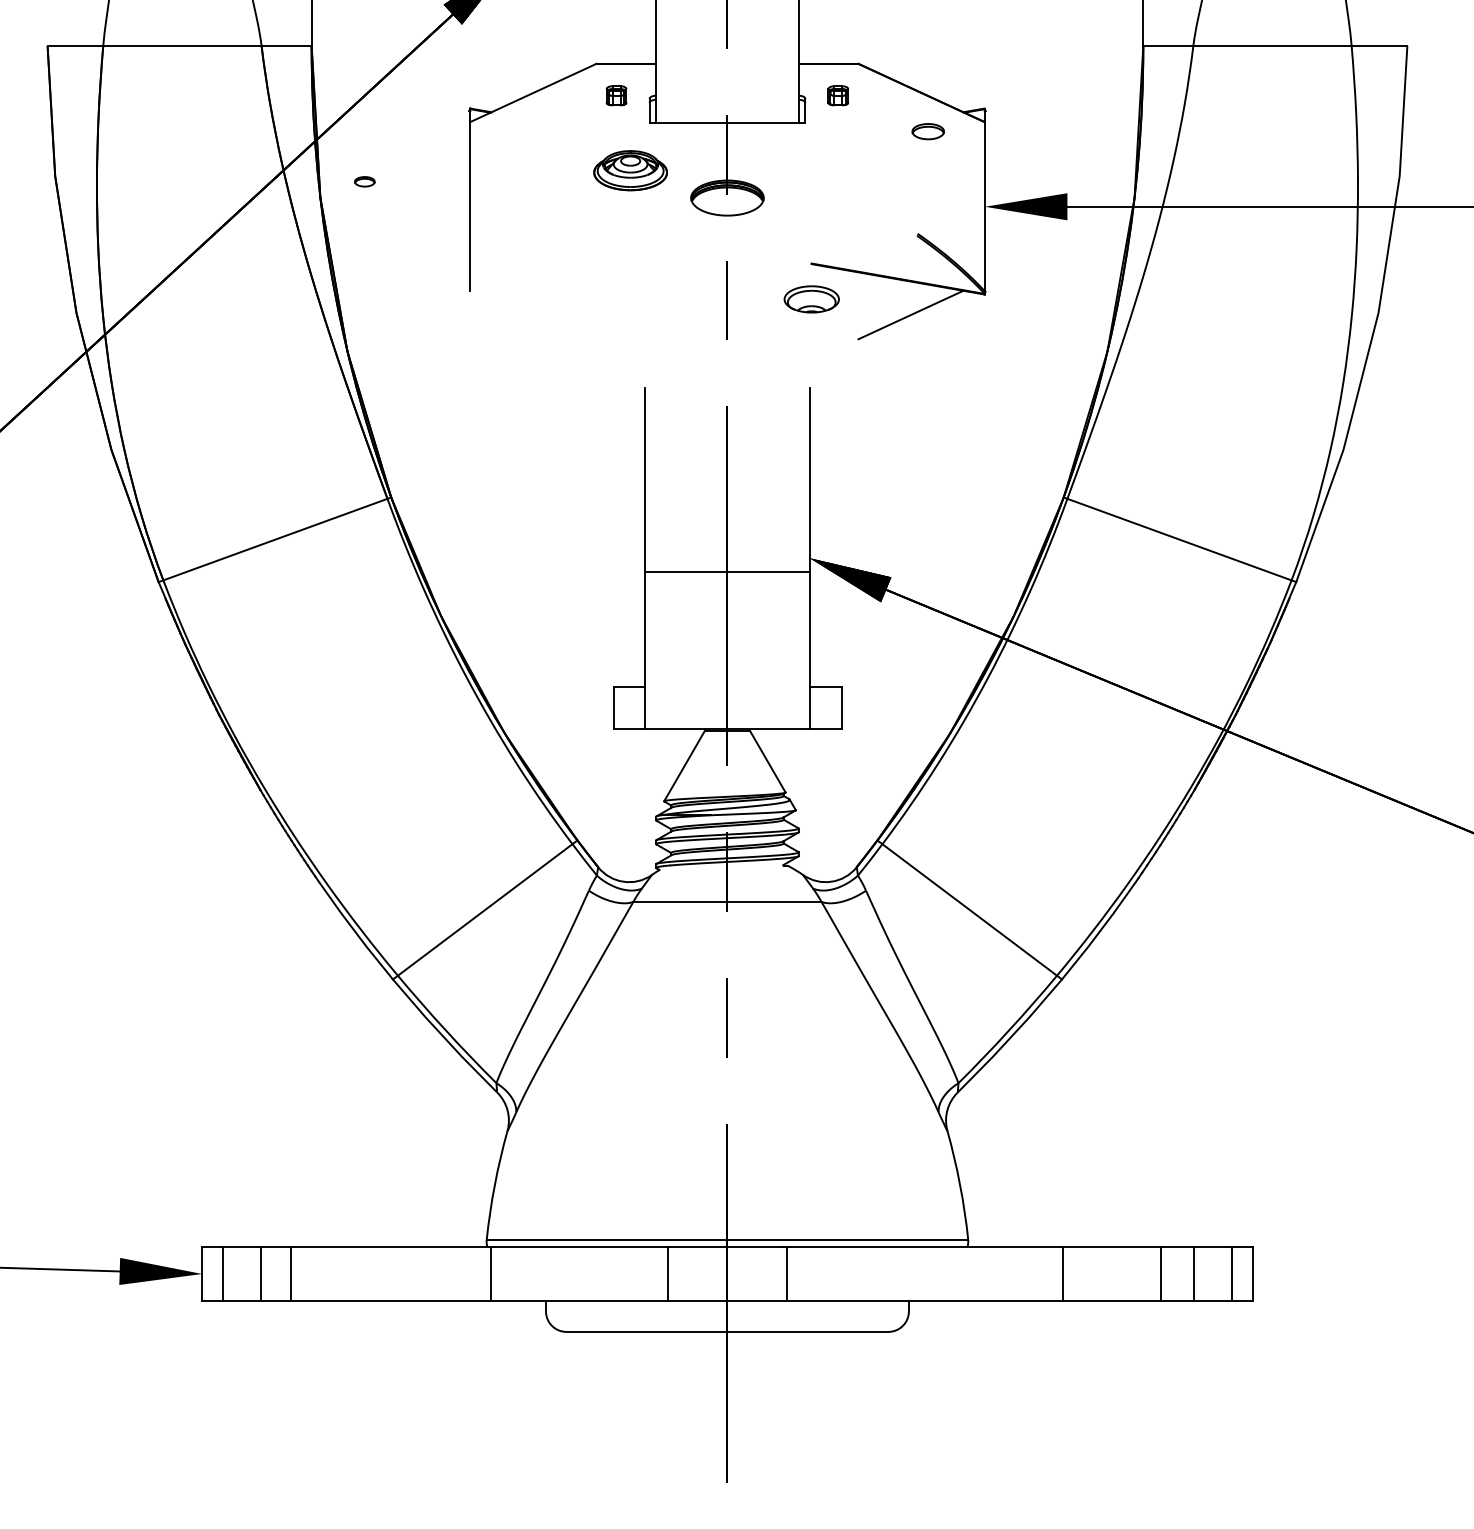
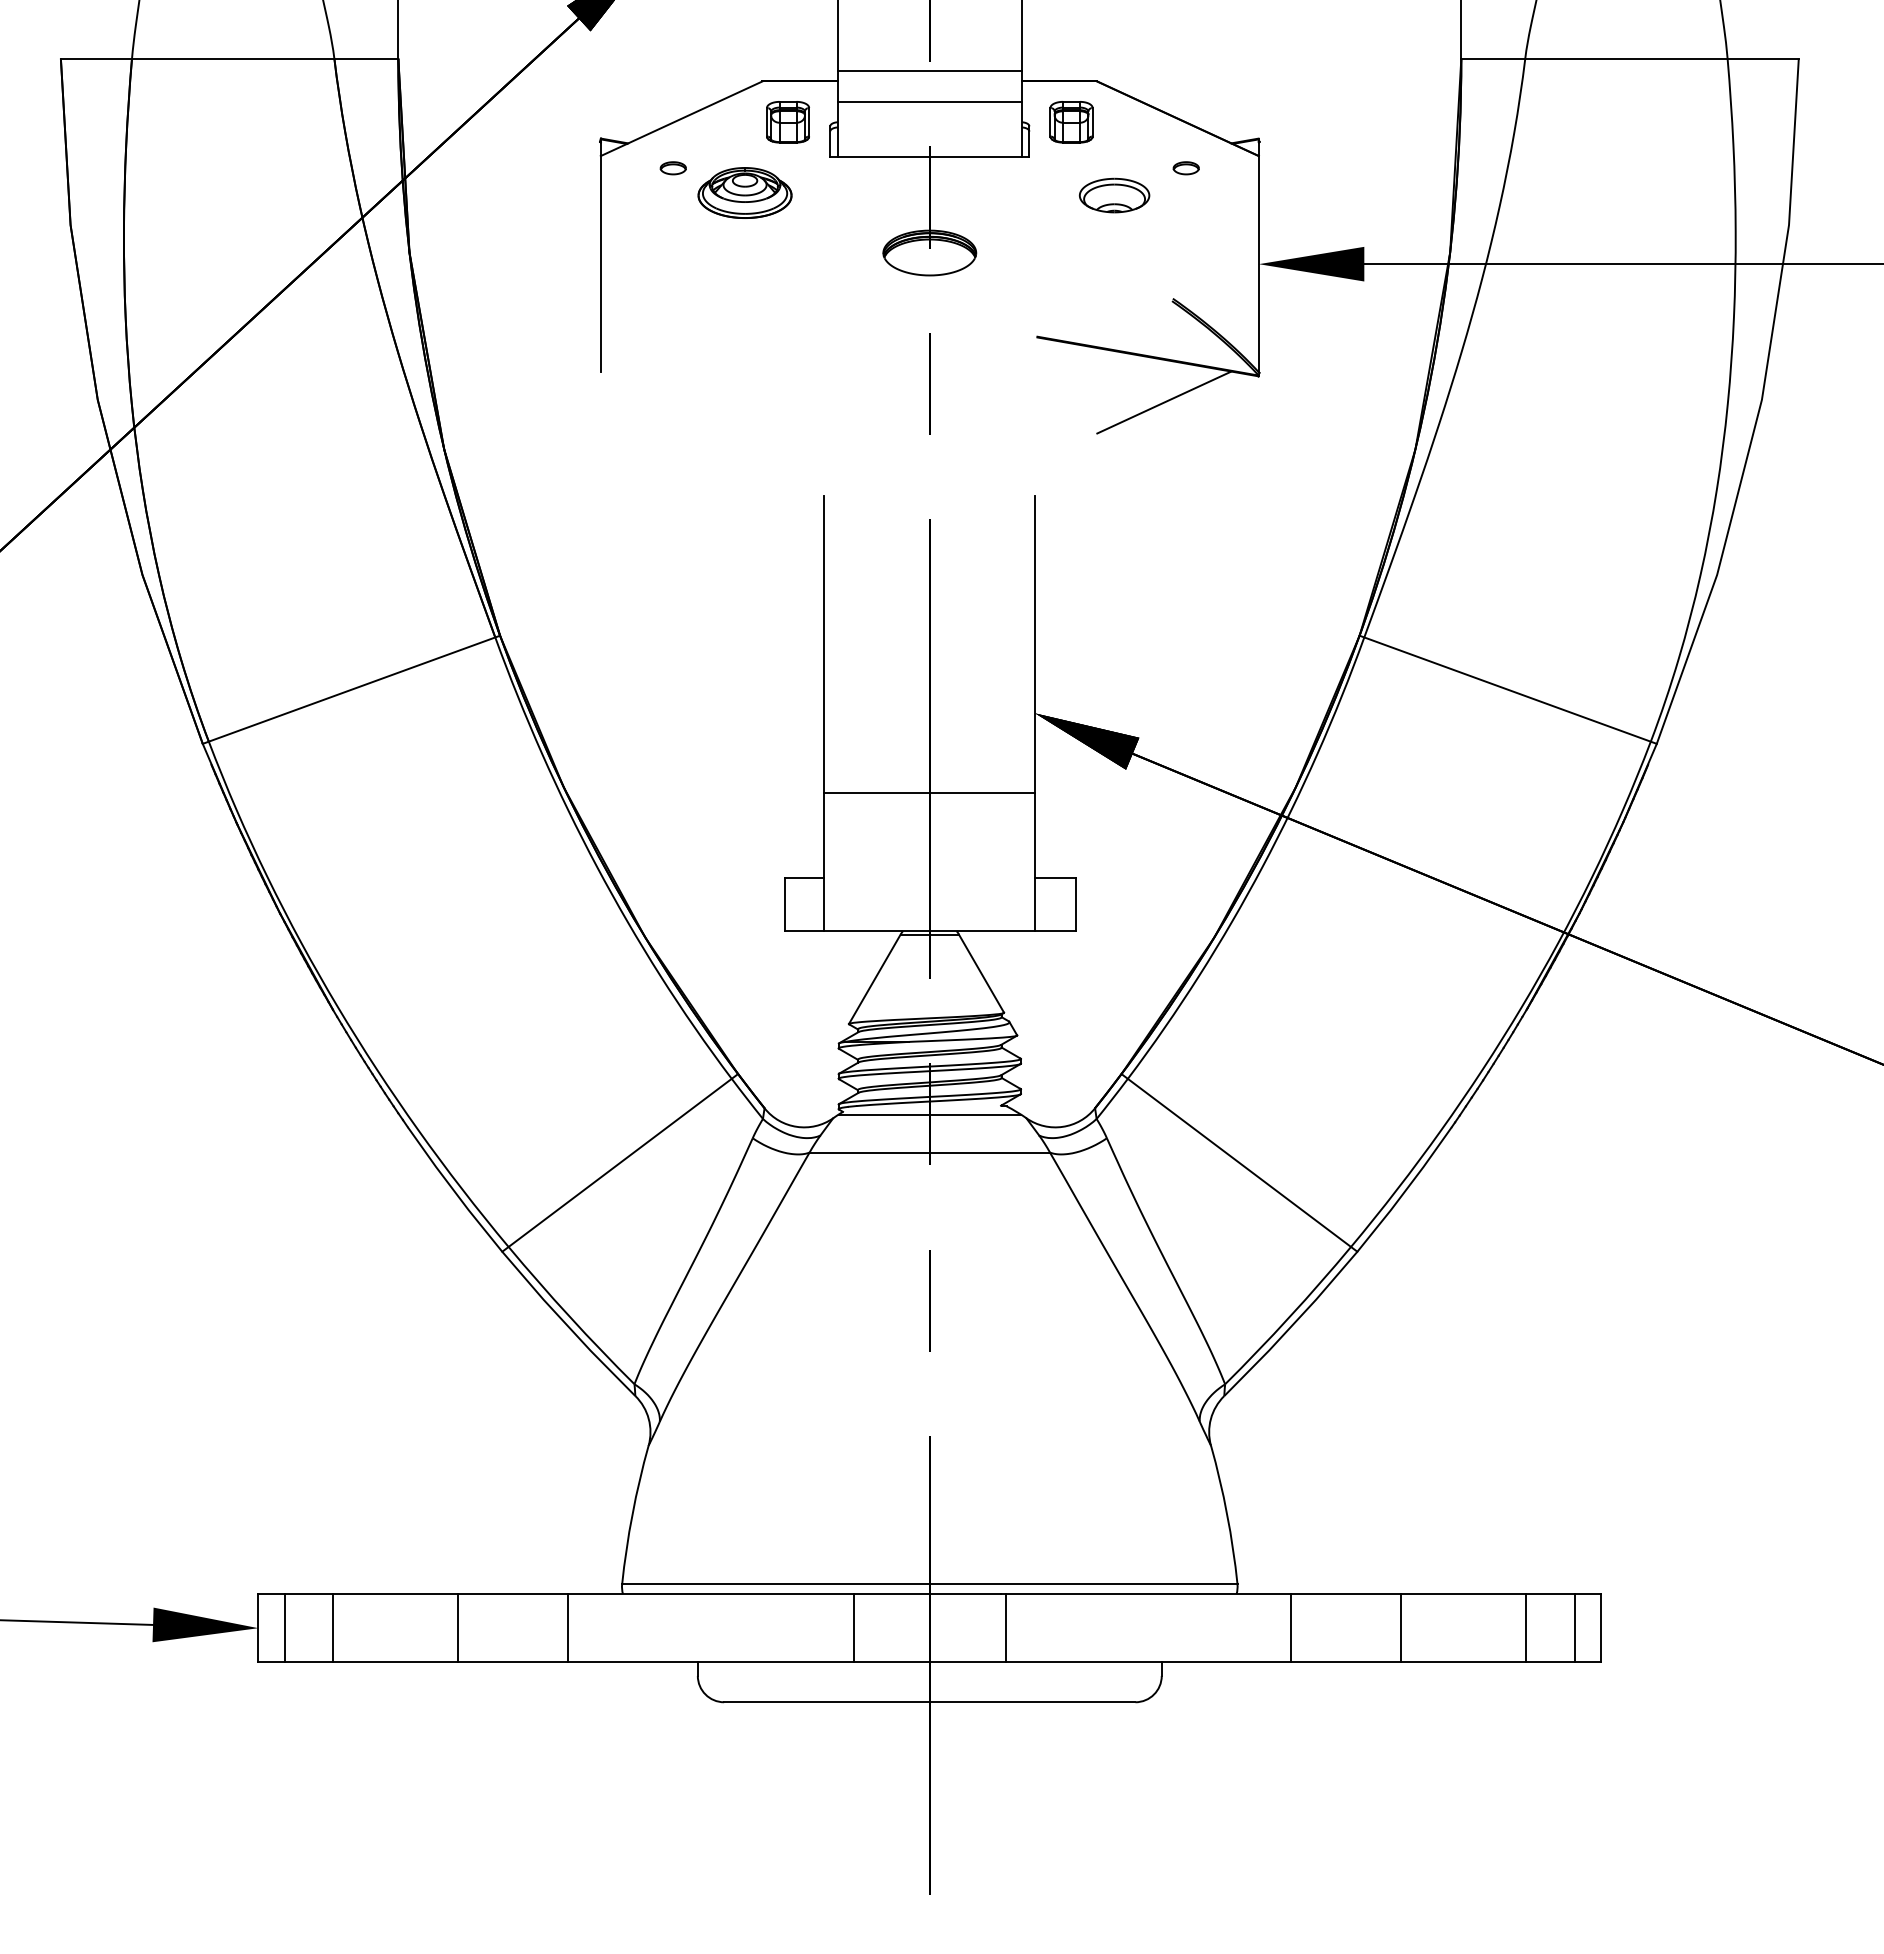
line: (727, 55) -> (929, 70), added
line: (727, 80) -> (929, 102), added
part: (616, 95) -> (787, 122), size x1.67
part: (838, 95) -> (1071, 122), size x1.67
part: (927, 131) -> (1185, 168), size x0.62
part: (630, 170) -> (744, 192), moved
part: (364, 182) -> (672, 168), moved
part: (811, 299) -> (1114, 195), moved
line: (727, 572) -> (929, 792), moved
line: (727, 872) -> (929, 1114), added
line: (290, 1274) -> (458, 1628), moved
line: (491, 1274) -> (568, 1628), moved
line: (1062, 1274) -> (1291, 1628), moved
line: (1160, 1274) -> (1401, 1628), moved

